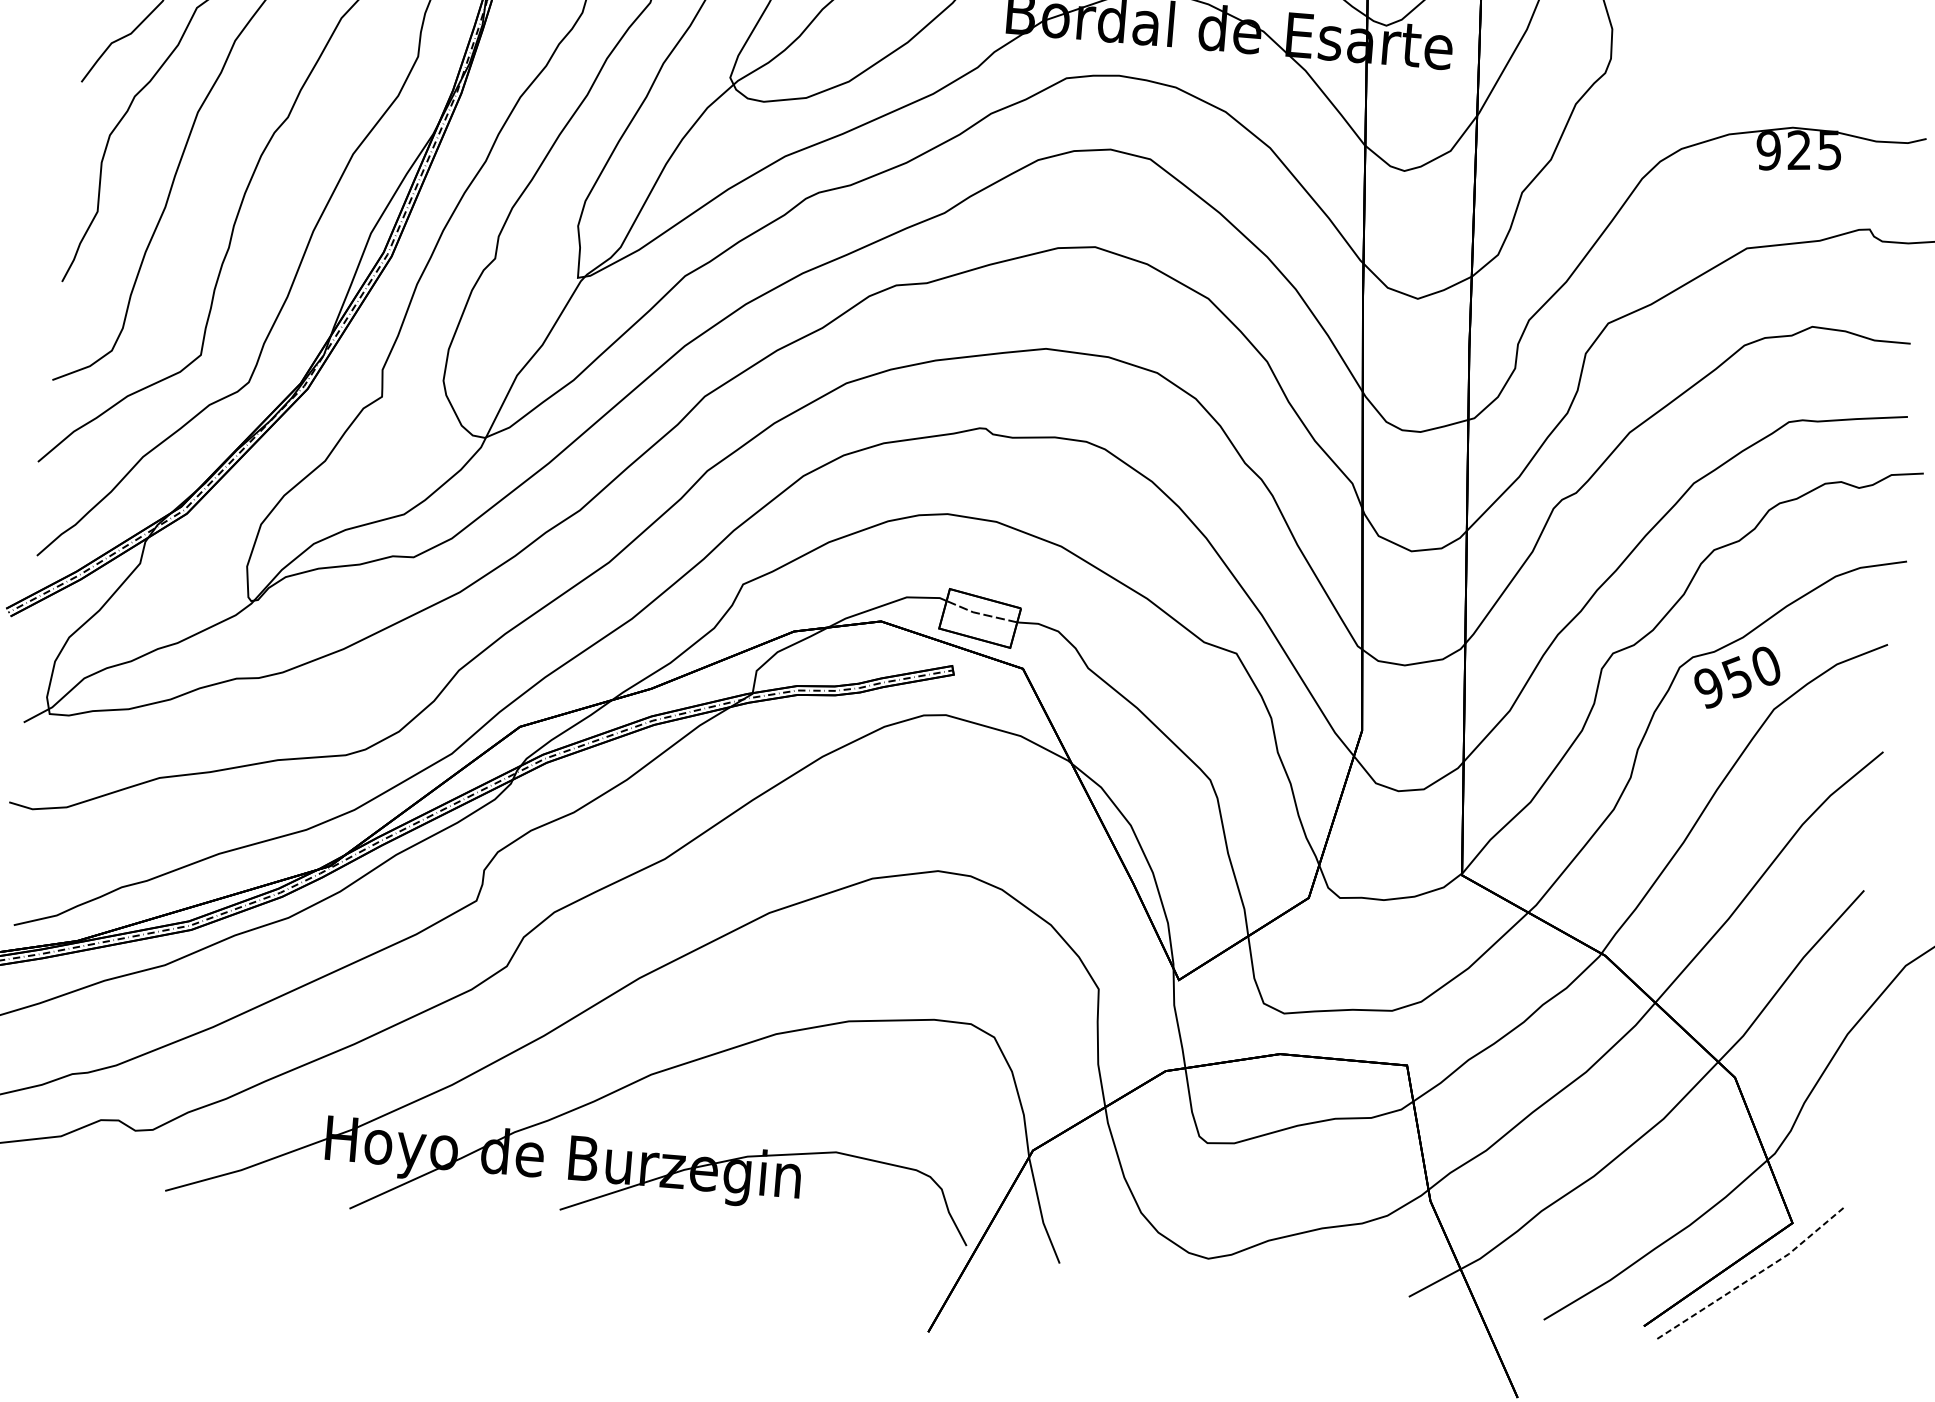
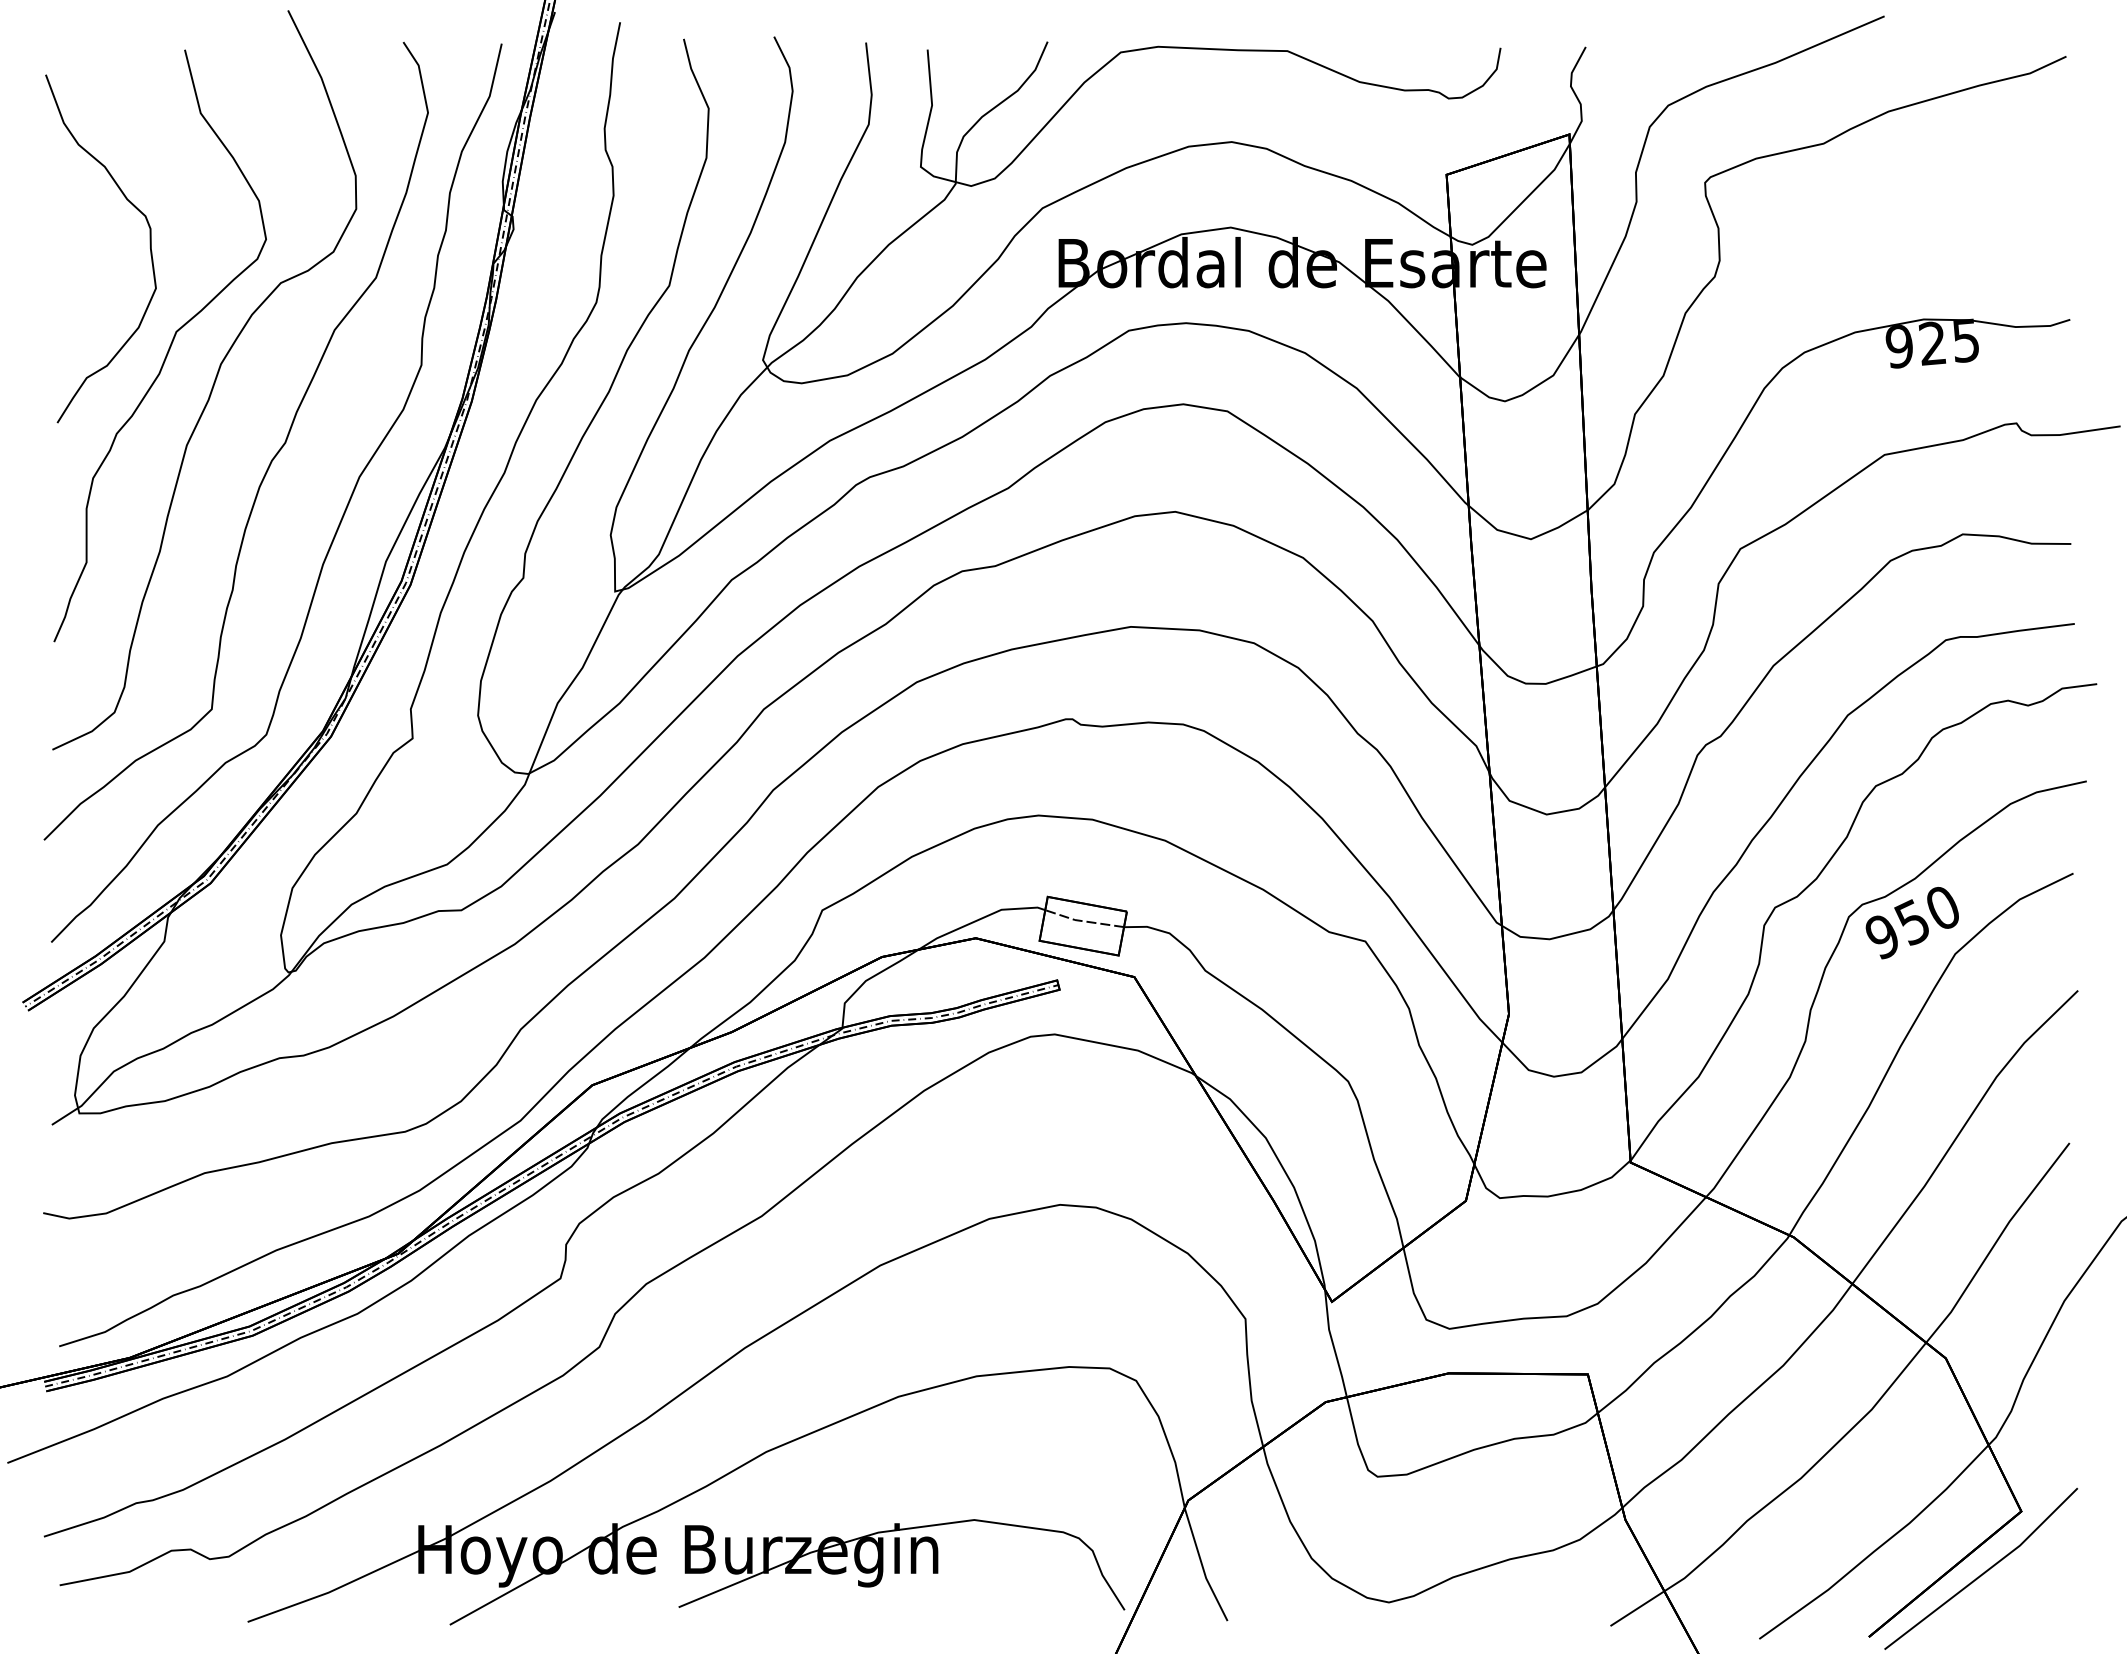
line: (1755, 1276) -> (1985, 1572), dashed -> solid

